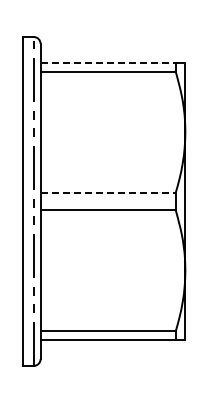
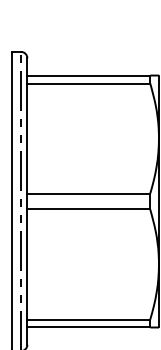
line: (108, 62) -> (89, 75), dashed -> solid
line: (108, 192) -> (89, 193), dashed -> solid

